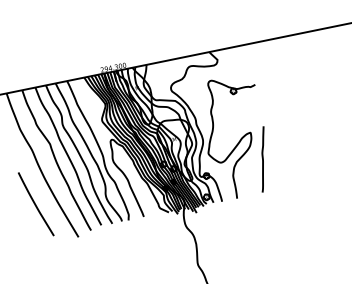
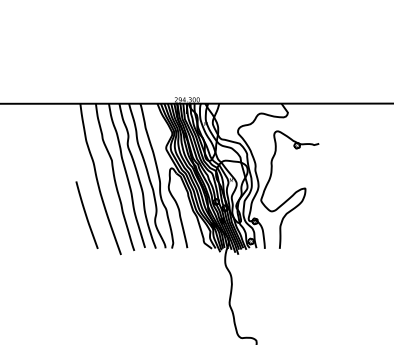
line: (262, 158) -> (311, 215), removed

